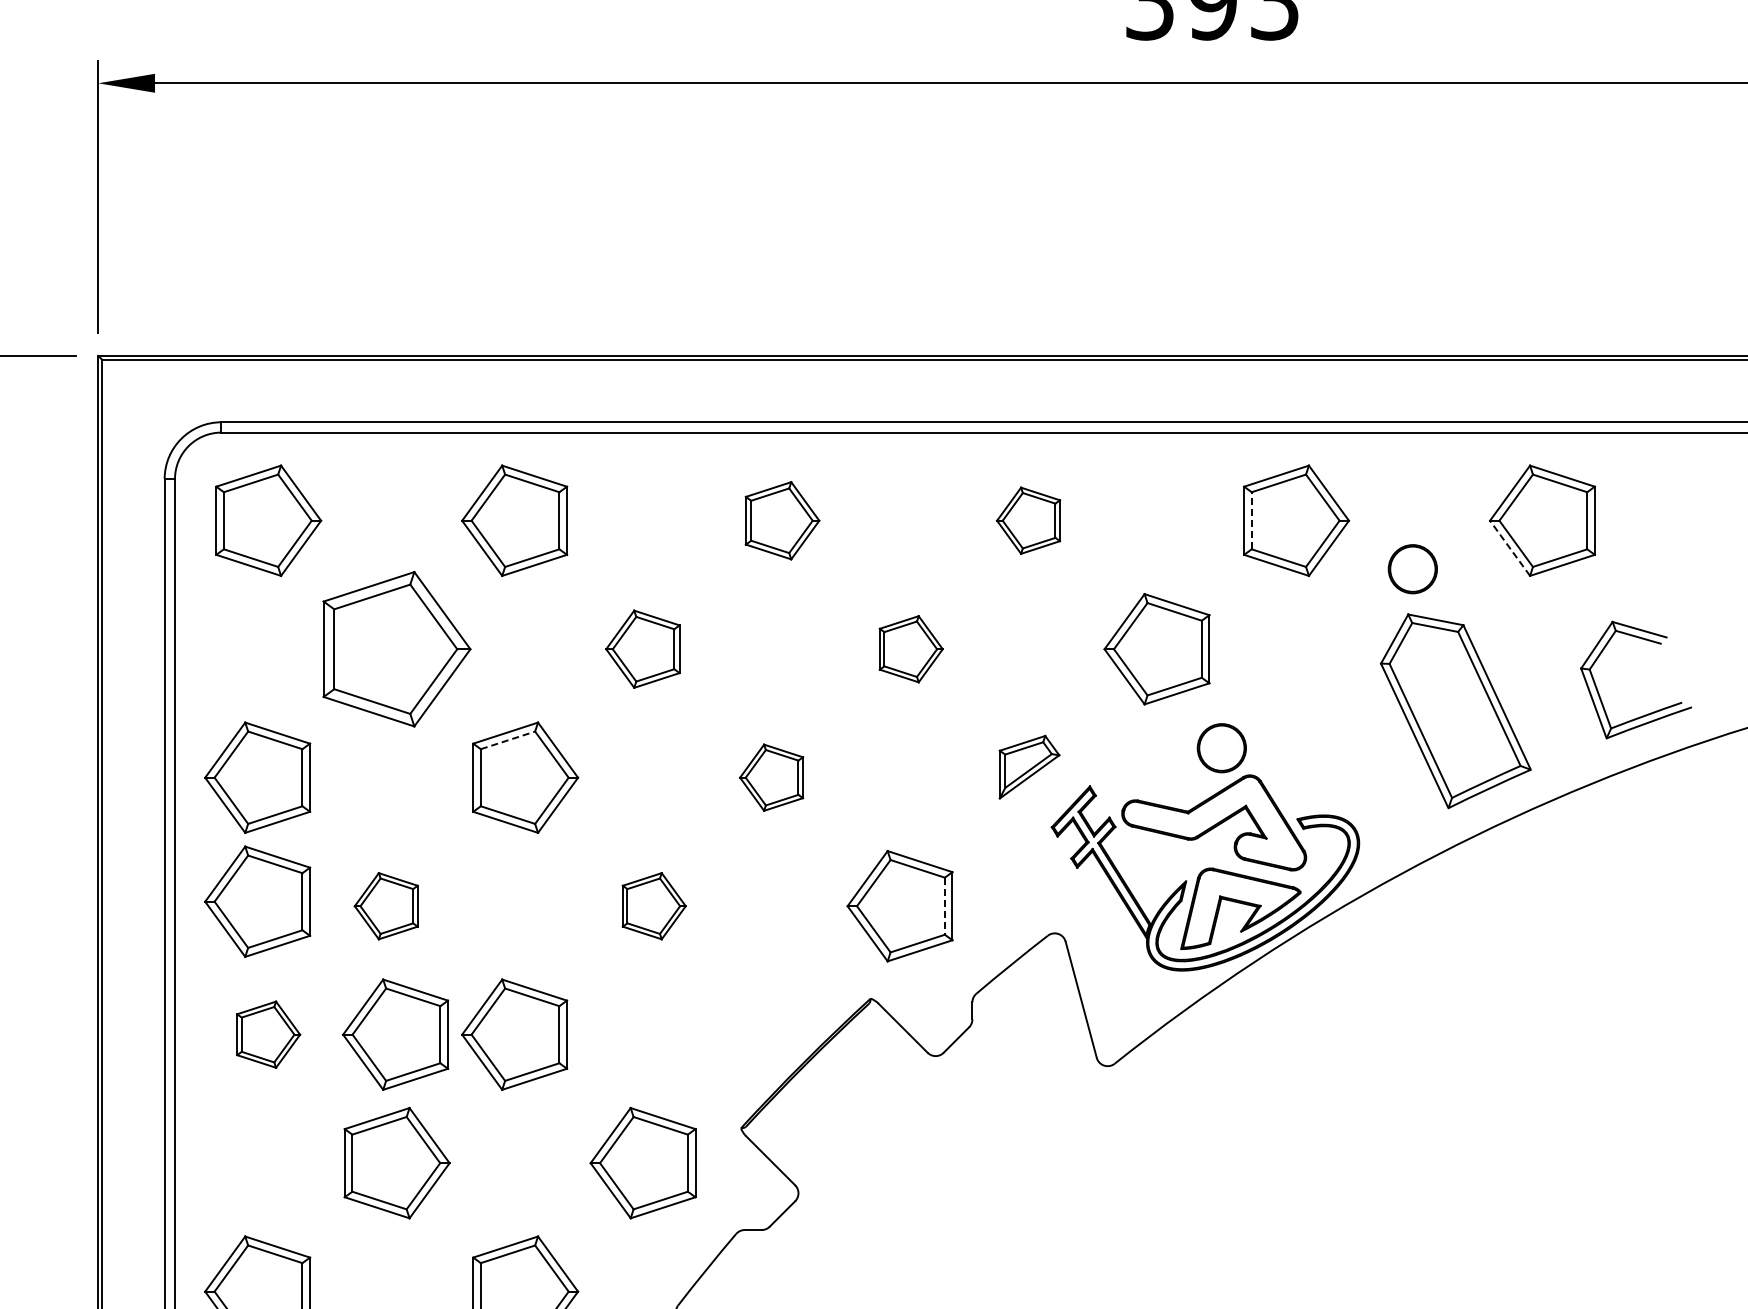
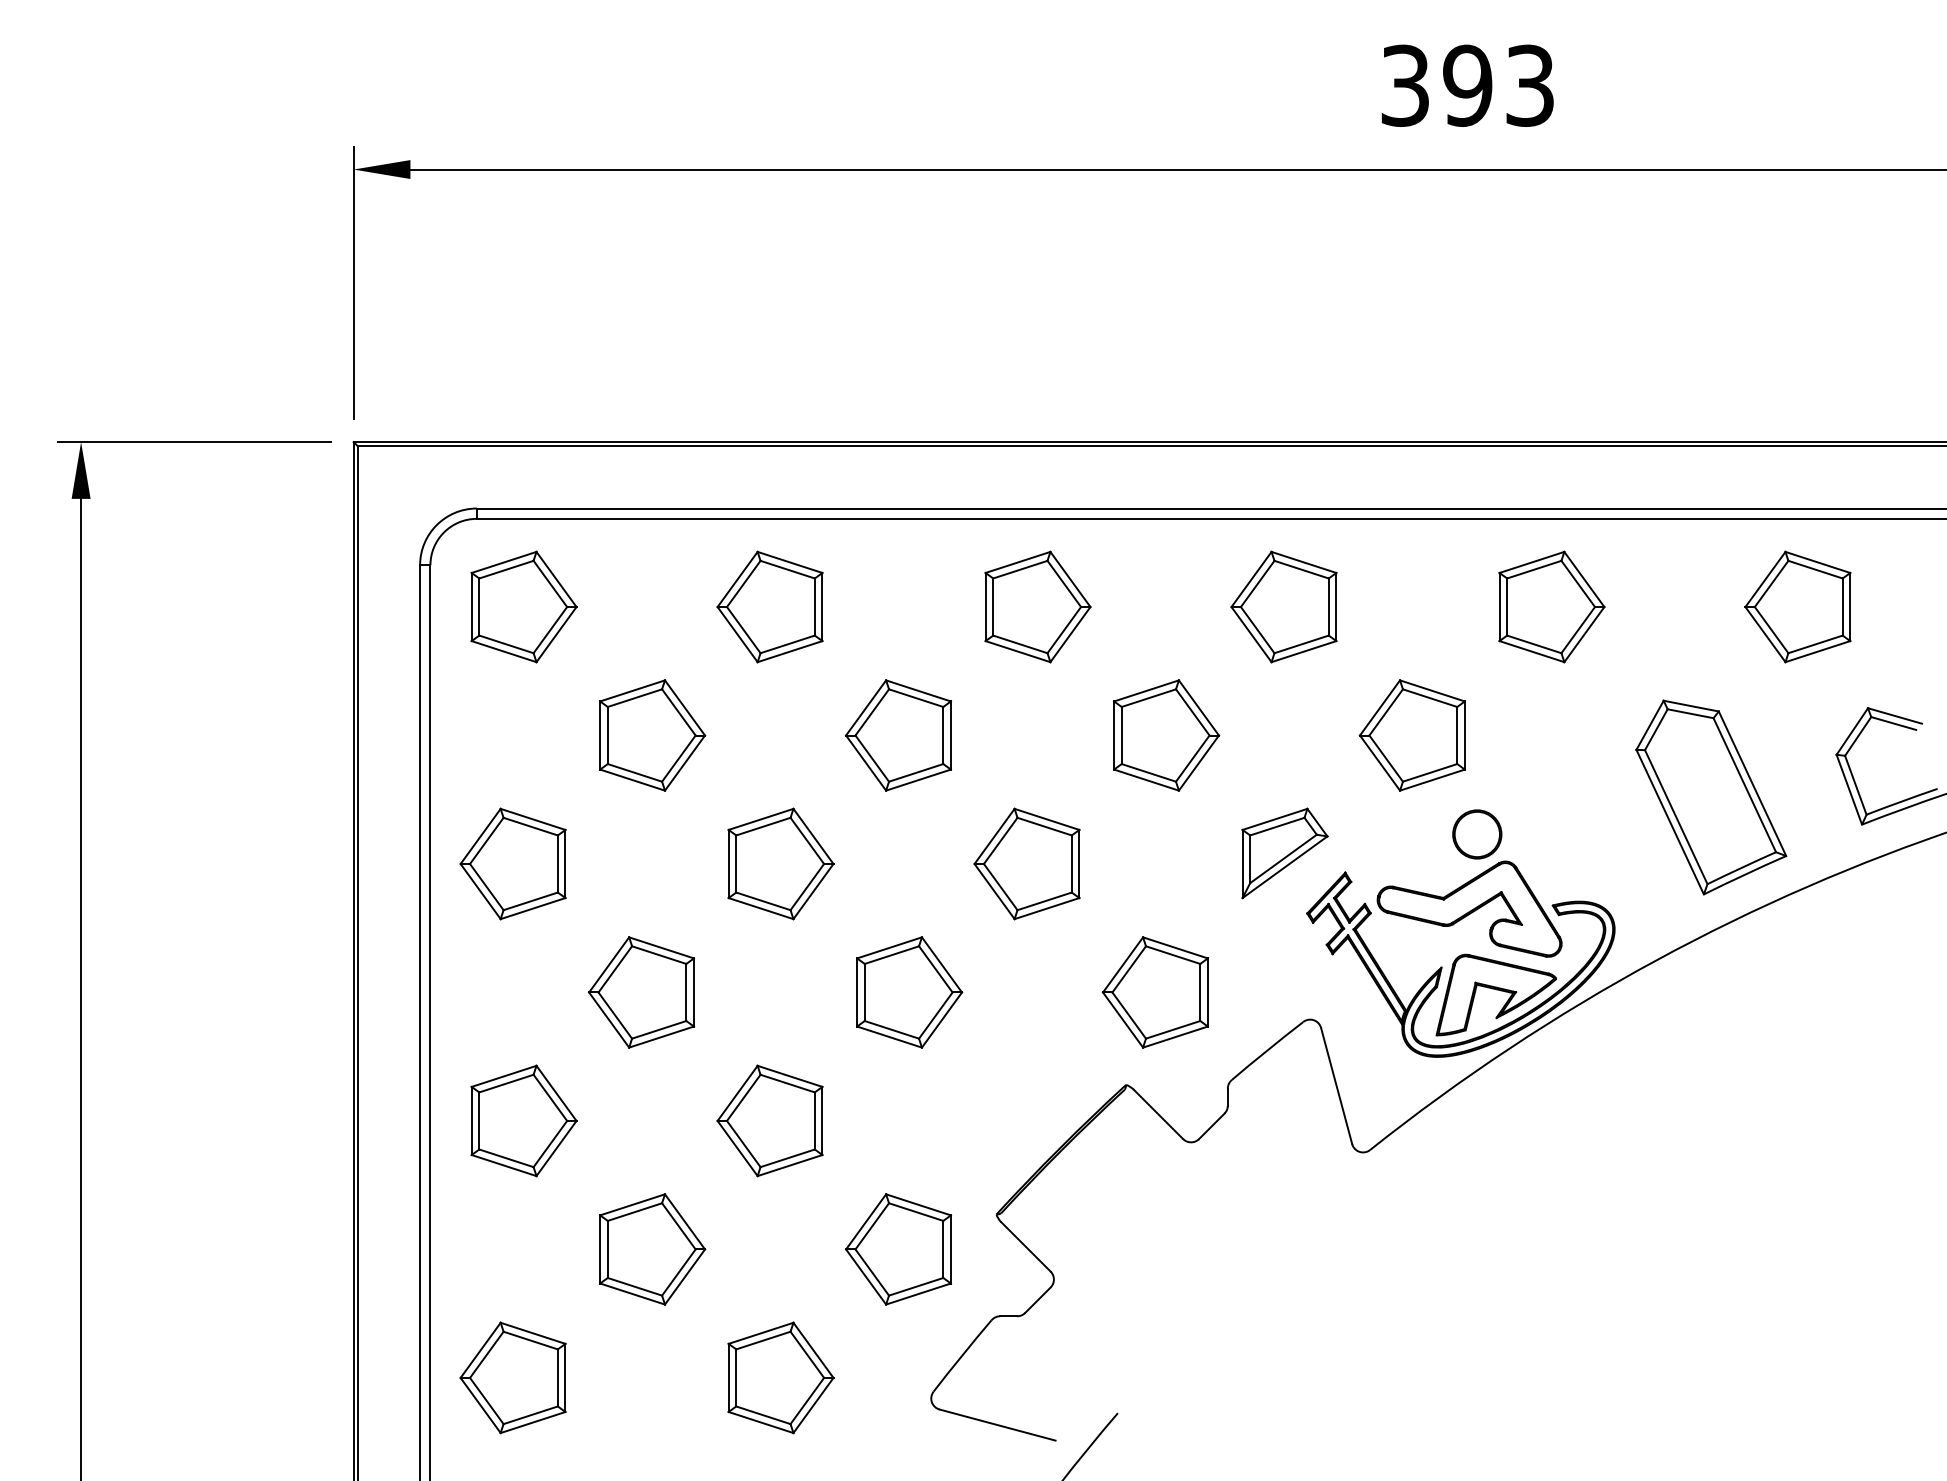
part: (782, 520) -> (1037, 606), size x1.43
part: (1028, 520) -> (1283, 606), size x1.67
line: (1252, 521) -> (1507, 607), dashed -> solid
line: (1510, 548) -> (1765, 634), dashed -> solid
circle: (1413, 569) -> (1668, 655), removed
part: (397, 649) -> (652, 735), size x0.71
part: (642, 649) -> (897, 735), size x1.43
part: (911, 649) -> (1166, 735), size x1.67
line: (508, 740) -> (763, 826), dashed -> solid
part: (1029, 767) -> (1284, 853), size x1.43
part: (771, 777) -> (1026, 863), size x1.67
part: (257, 901) -> (512, 987), removed
part: (386, 906) -> (641, 992), size x1.67
part: (654, 906) -> (909, 992), size x1.67
line: (945, 906) -> (1200, 992), dashed -> solid
part: (268, 1034) -> (523, 1120), size x1.67
part: (395, 1034) -> (650, 1120), removed

